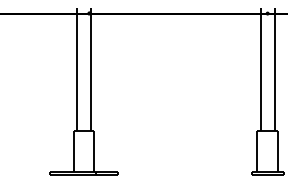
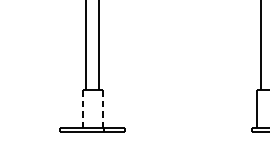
line: (94, 151) -> (102, 109), solid -> dashed
line: (73, 152) -> (82, 110), solid -> dashed

